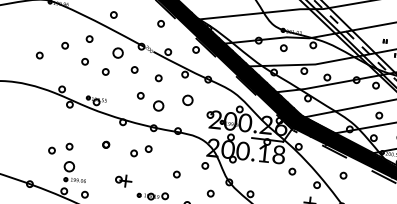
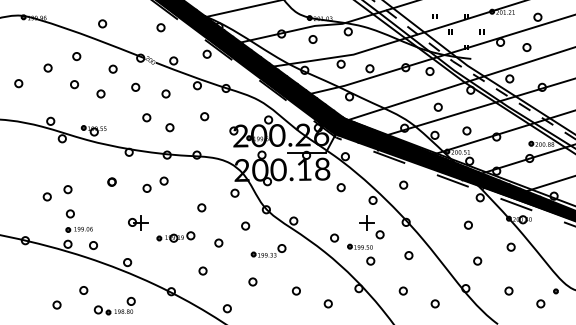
circle: (117, 52) -> (112, 68), size x0.62
circle: (187, 100) -> (204, 116), size x0.62
circle: (158, 105) -> (169, 127), size x0.62
circle: (68, 166) -> (69, 213), size x0.62

